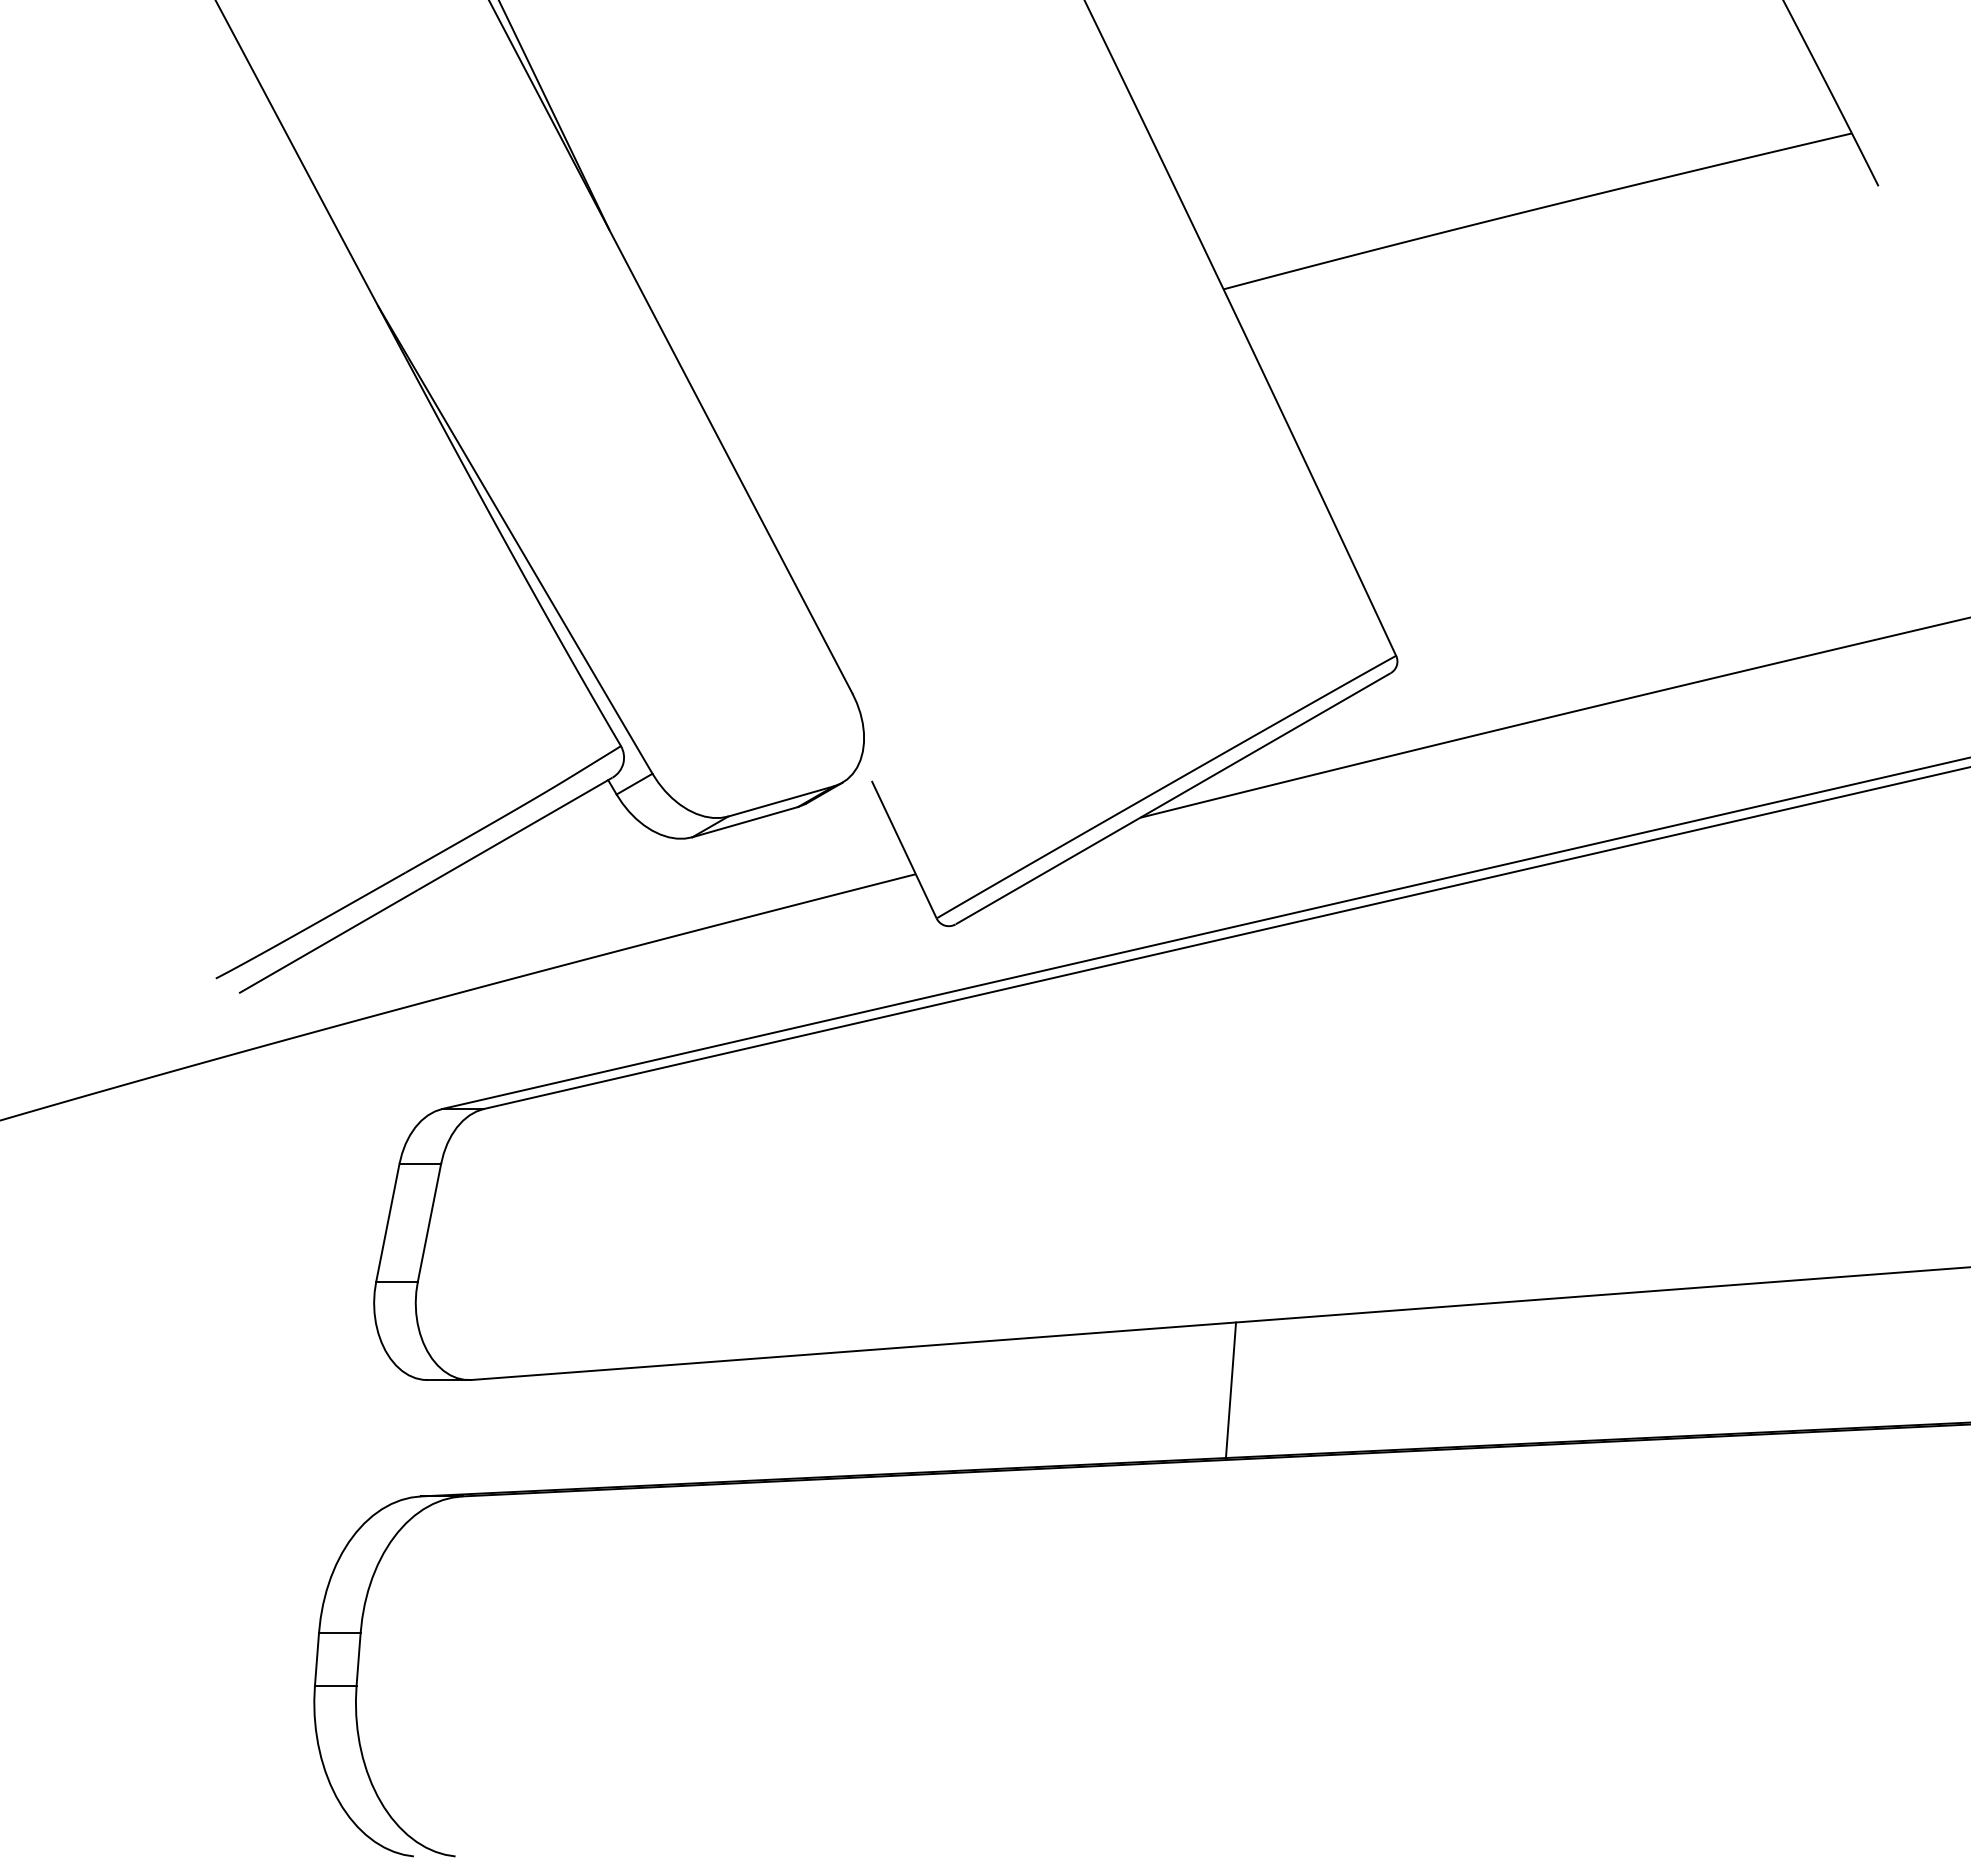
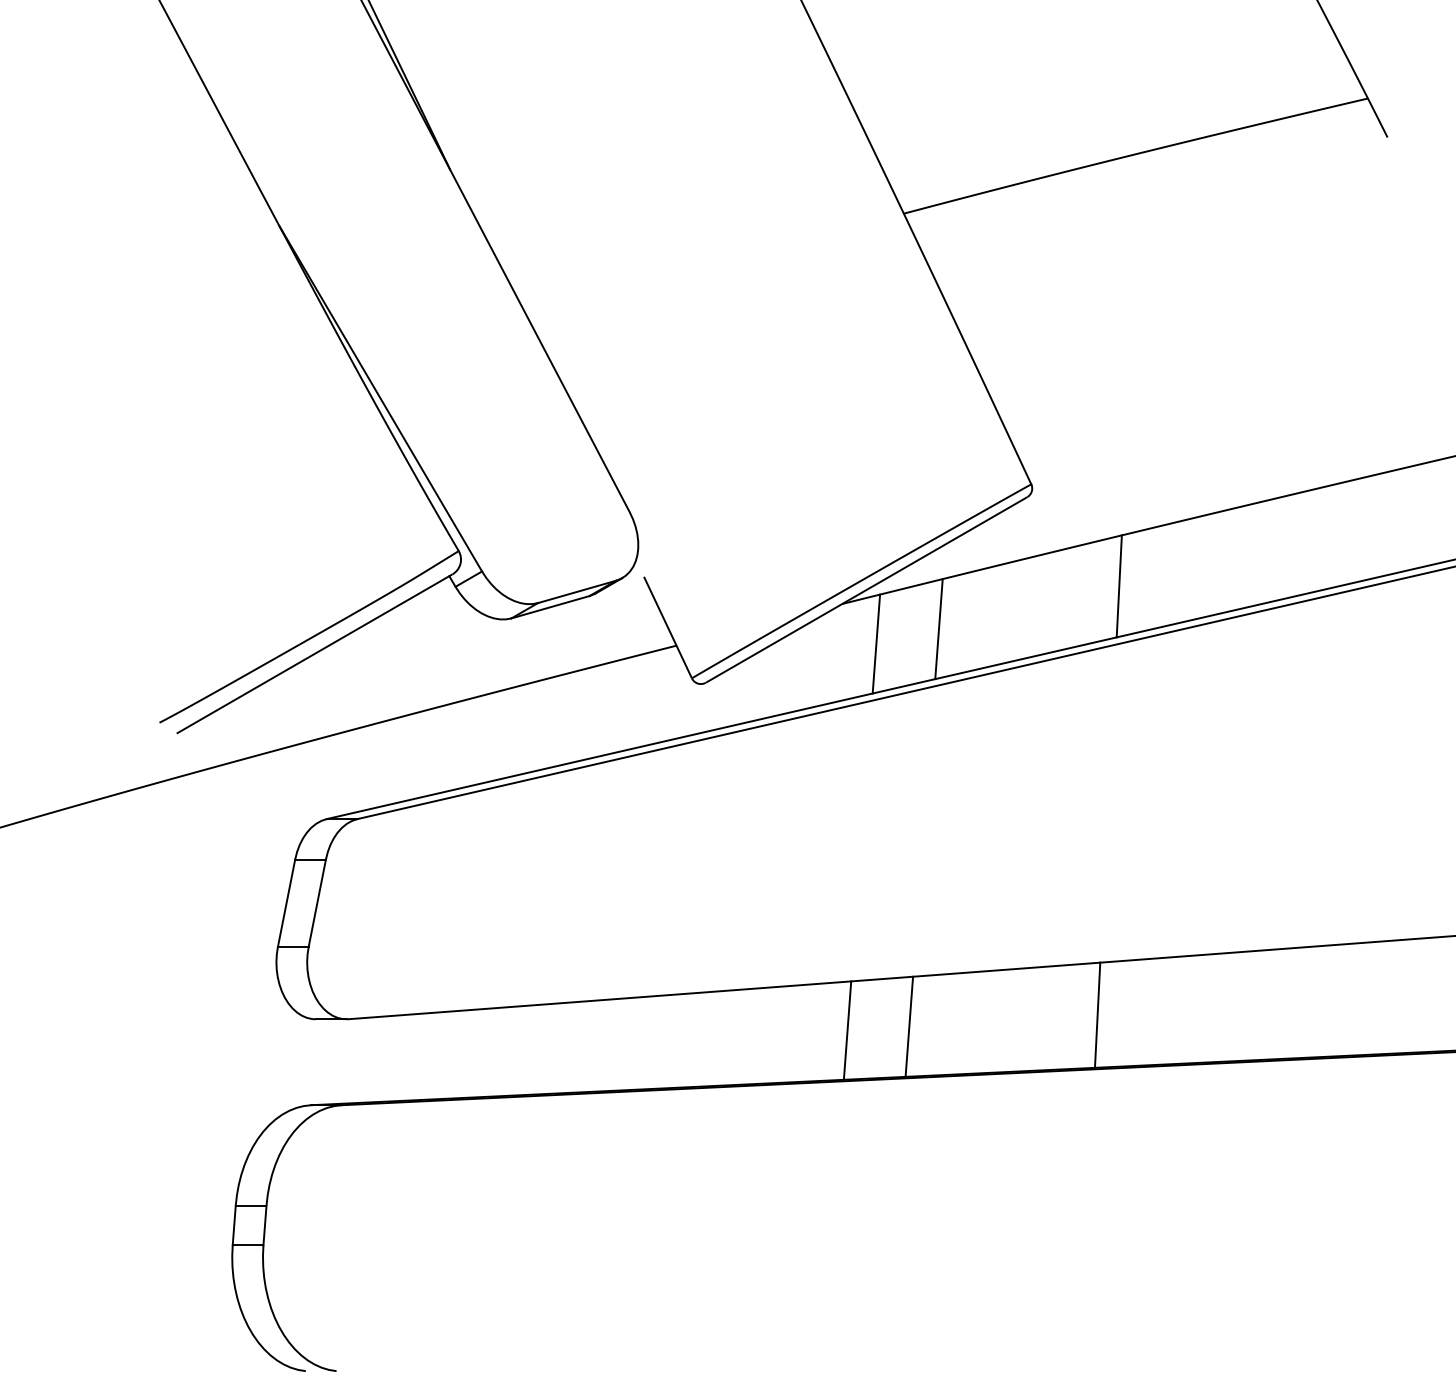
line: (1514, 793) -> (1118, 586), added
line: (1271, 851) -> (939, 628), added
line: (1186, 872) -> (876, 644), added
line: (1485, 1374) -> (1097, 1015), added
line: (1147, 1395) -> (847, 1030), added

